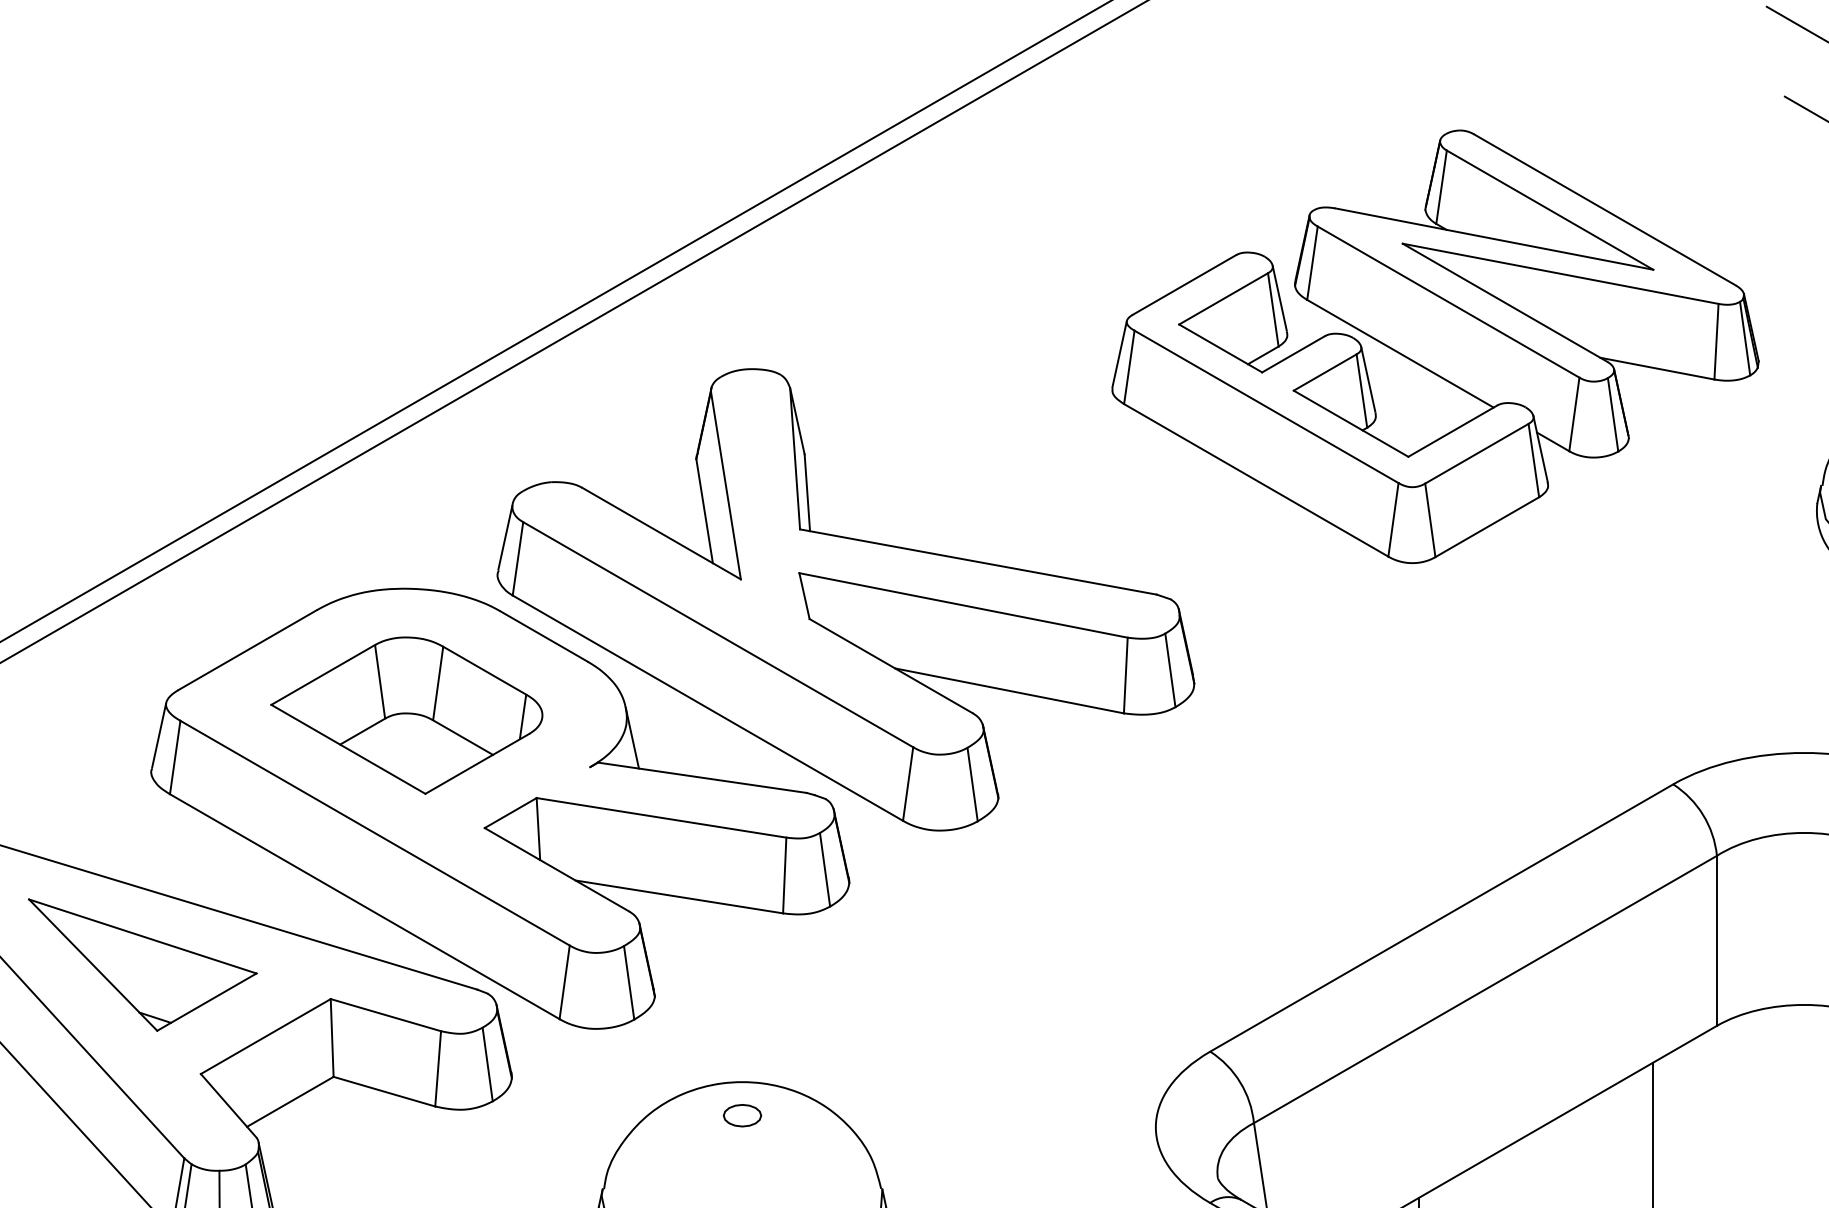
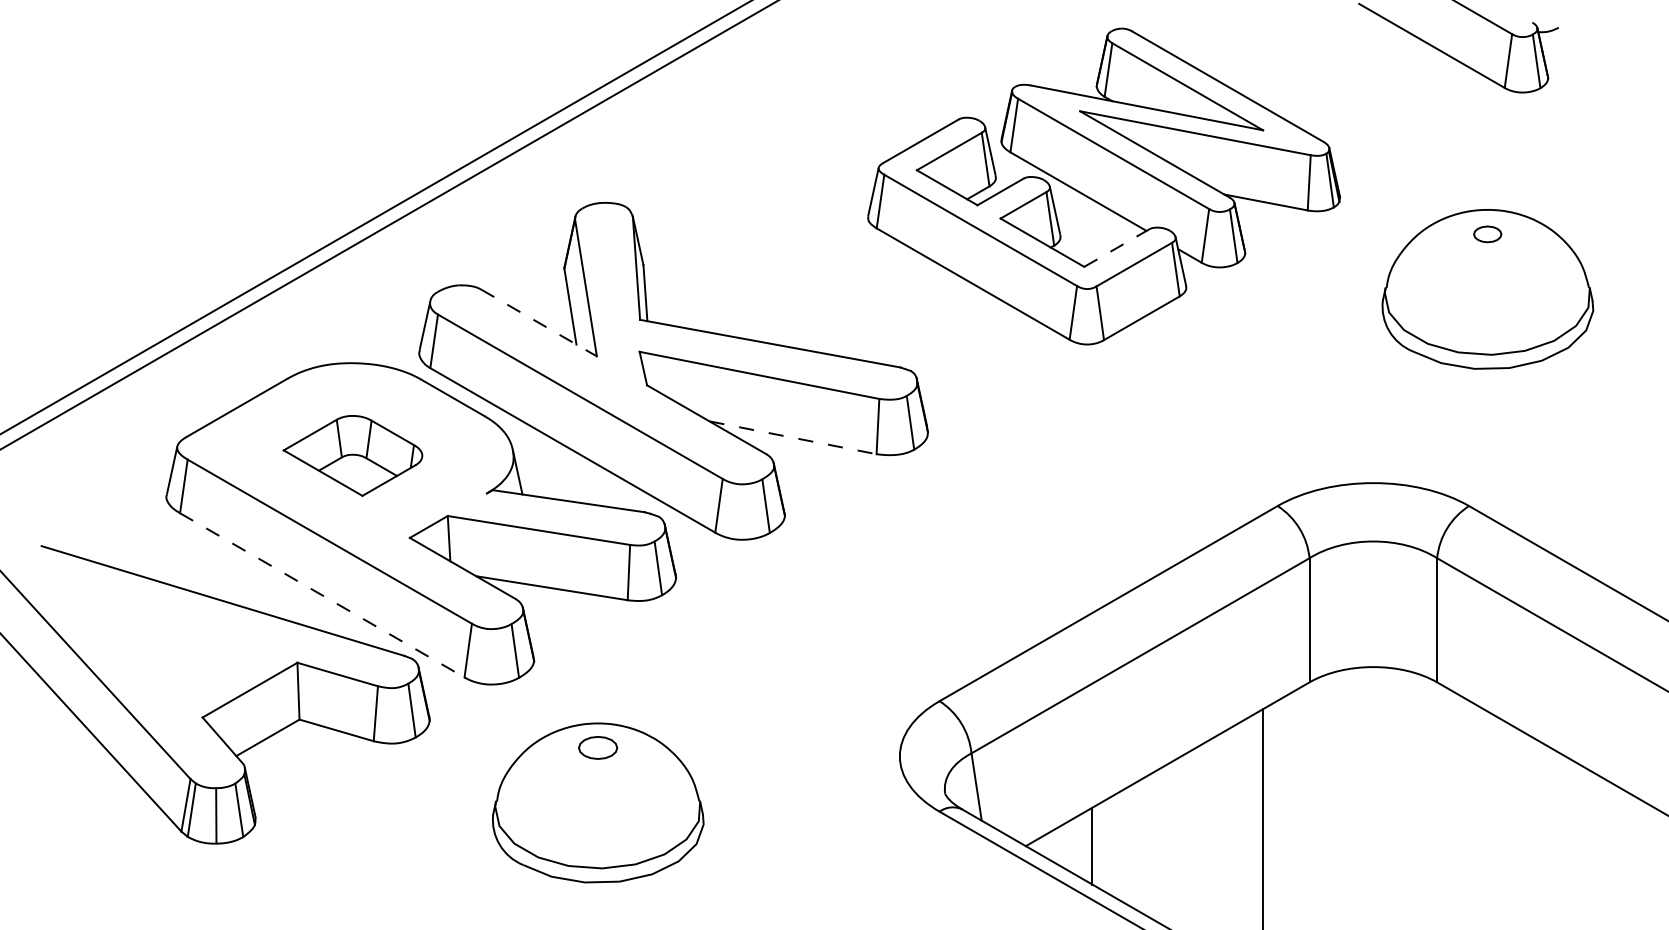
line: (1453, 430) -> (1117, 247), solid -> dashed
line: (662, 532) -> (539, 322), solid -> dashed
line: (1010, 690) -> (793, 437), solid -> dashed
part: (406, 715) -> (352, 455), size x0.7
line: (365, 906) -> (322, 595), solid -> dashed
part: (143, 965) -> (160, 638), removed
part: (741, 1115) -> (597, 747), size x1.4

